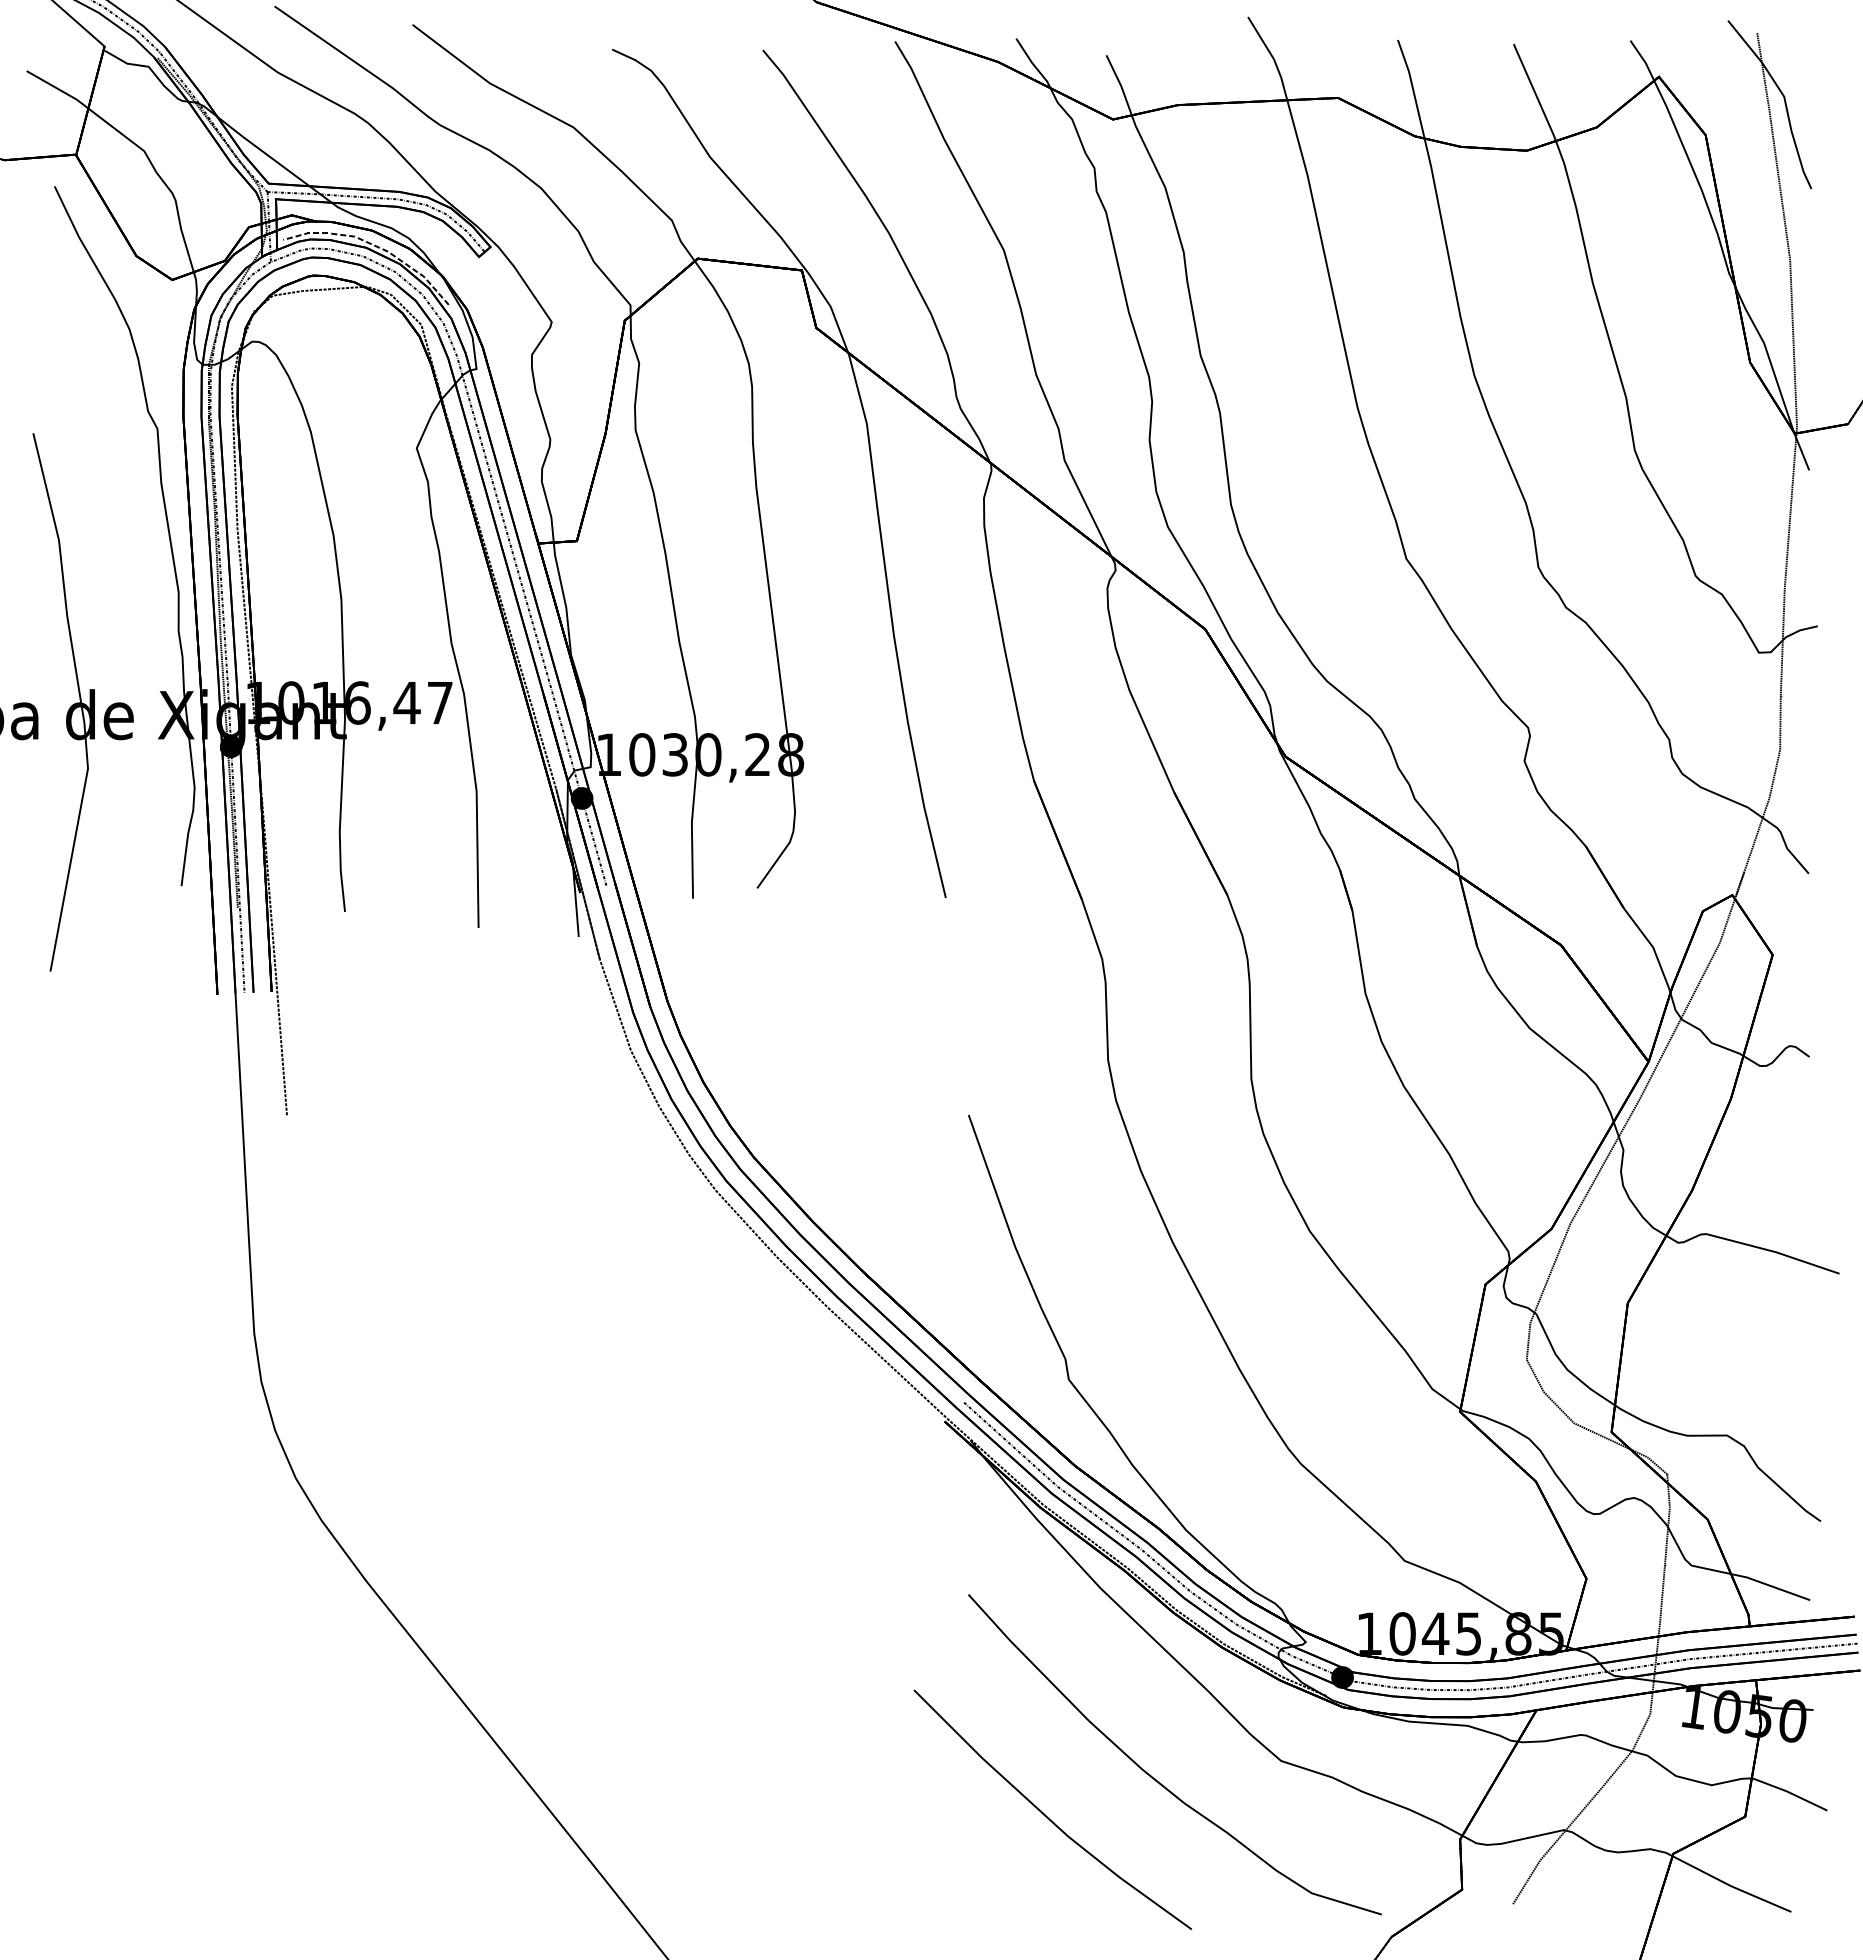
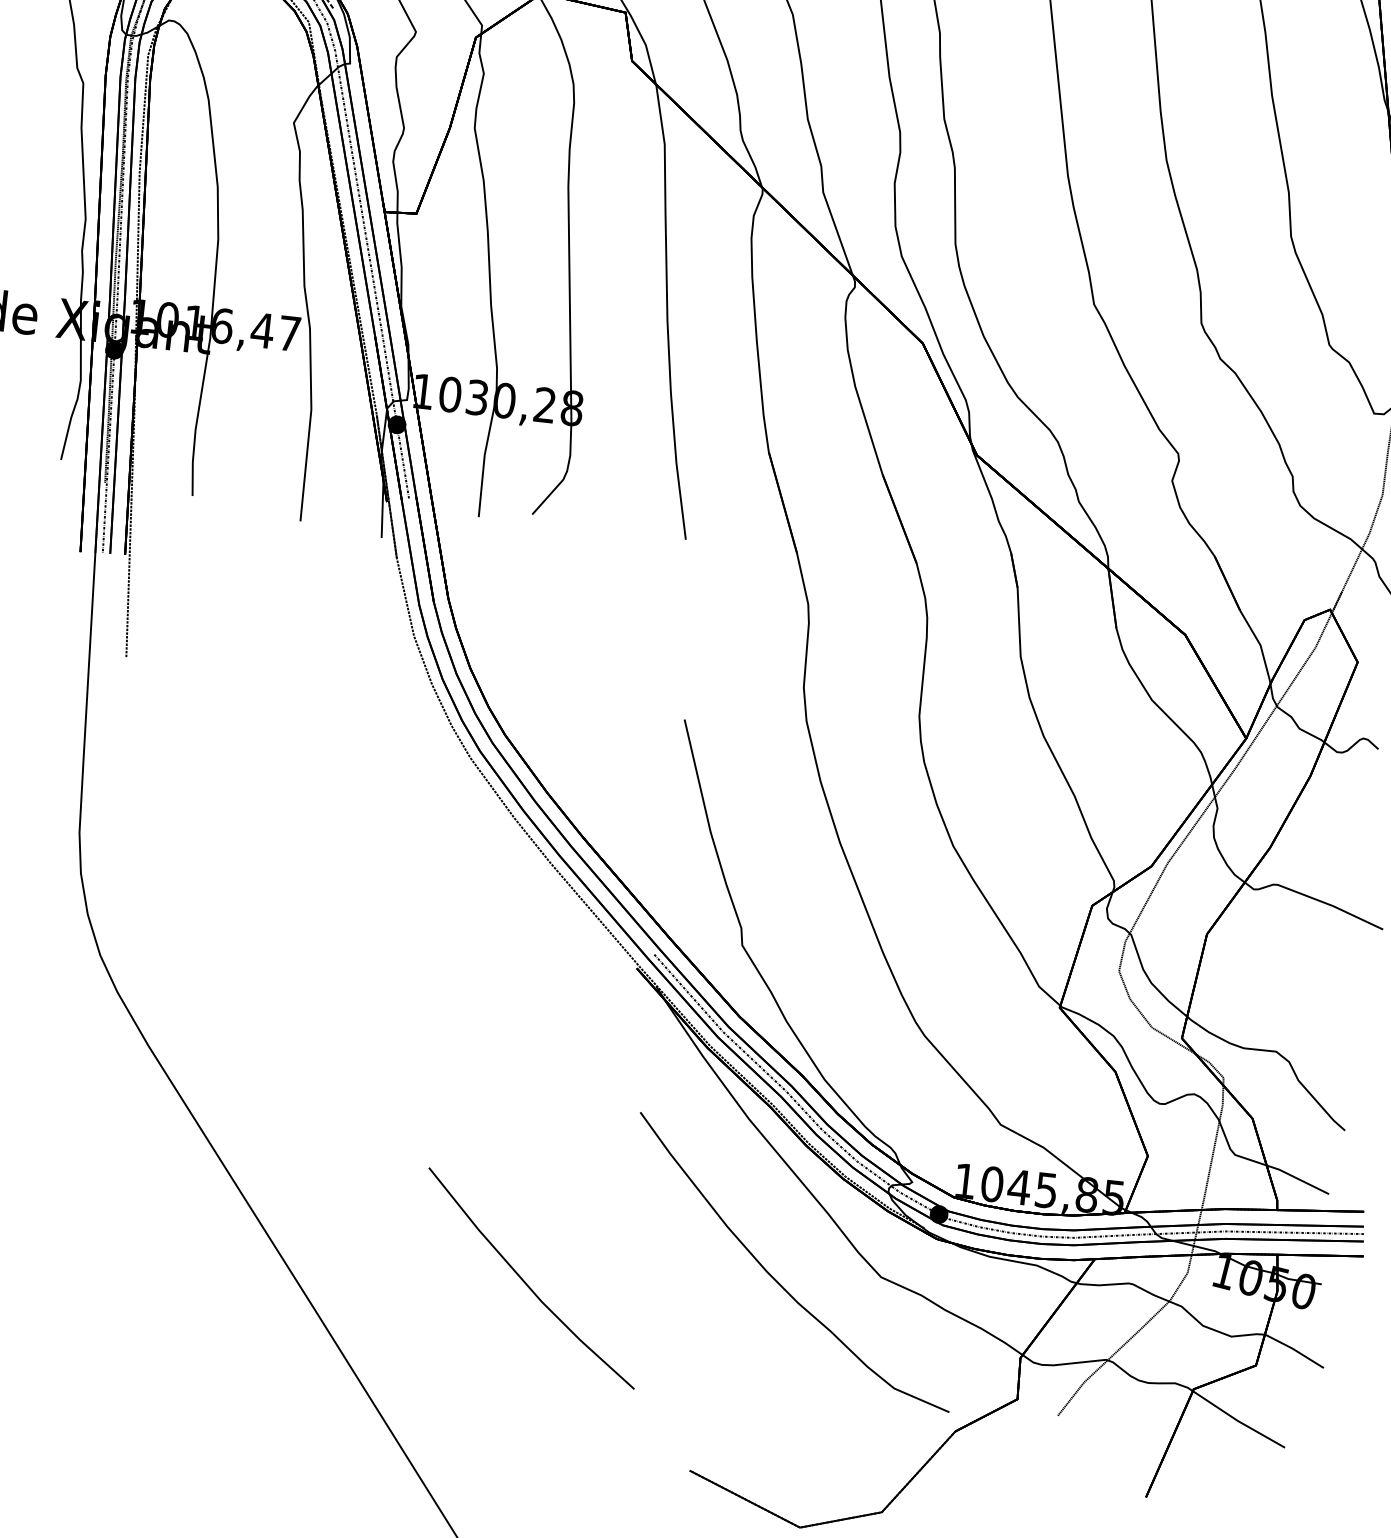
part: (1046, 1815) -> (525, 1282), moved

